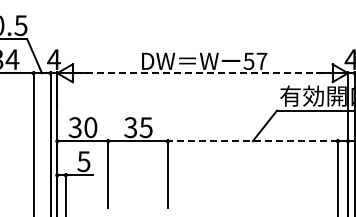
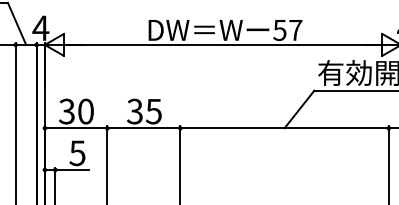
line: (202, 73) -> (222, 45), dashed -> solid
line: (252, 141) -> (284, 128), dashed -> solid

